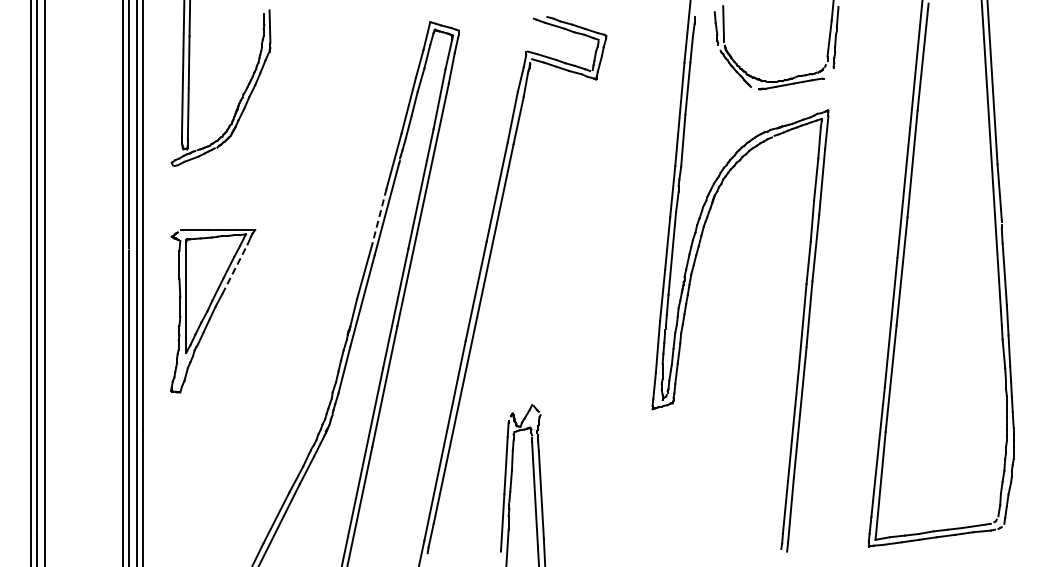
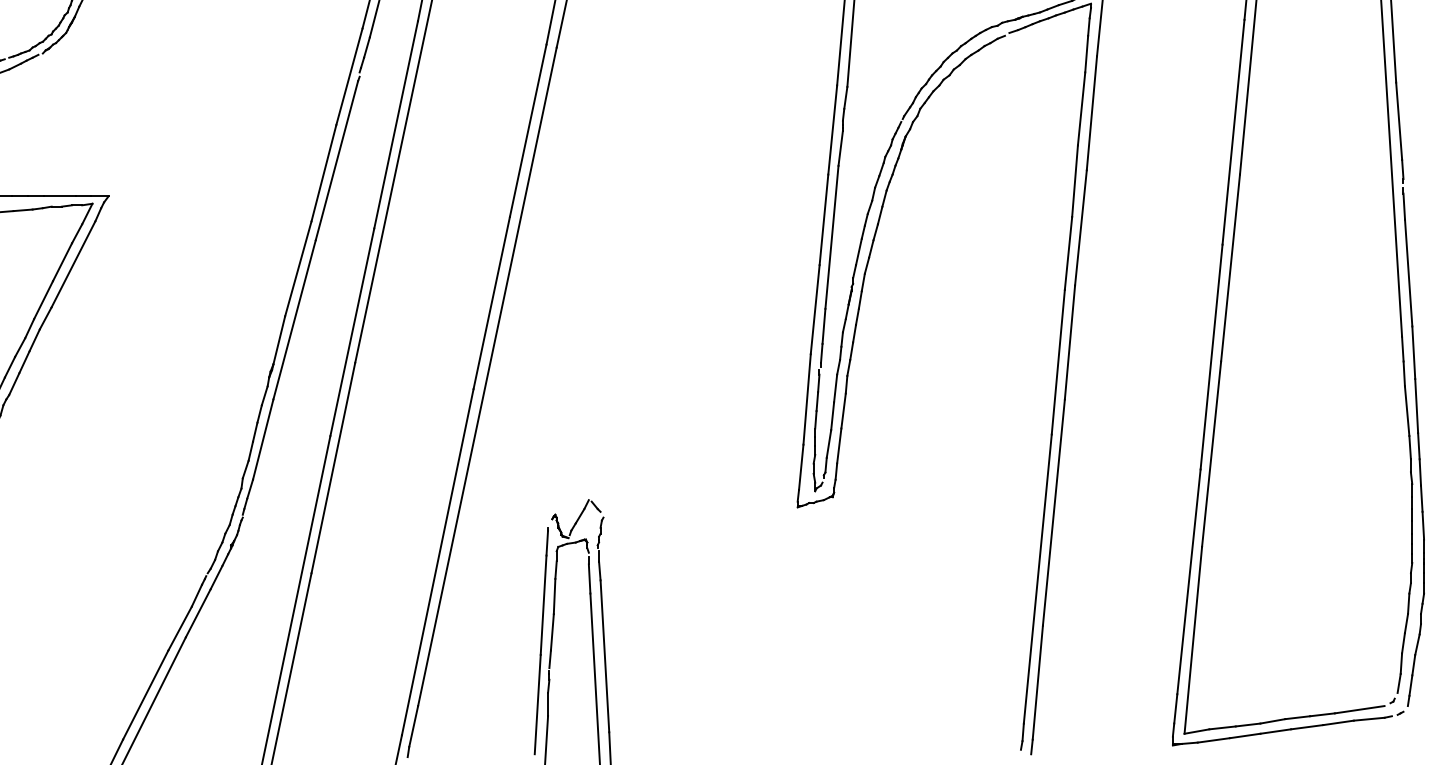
line: (379, 216) -> (324, 172), dashed -> solid
line: (235, 269) -> (74, 264), dashed -> solid

